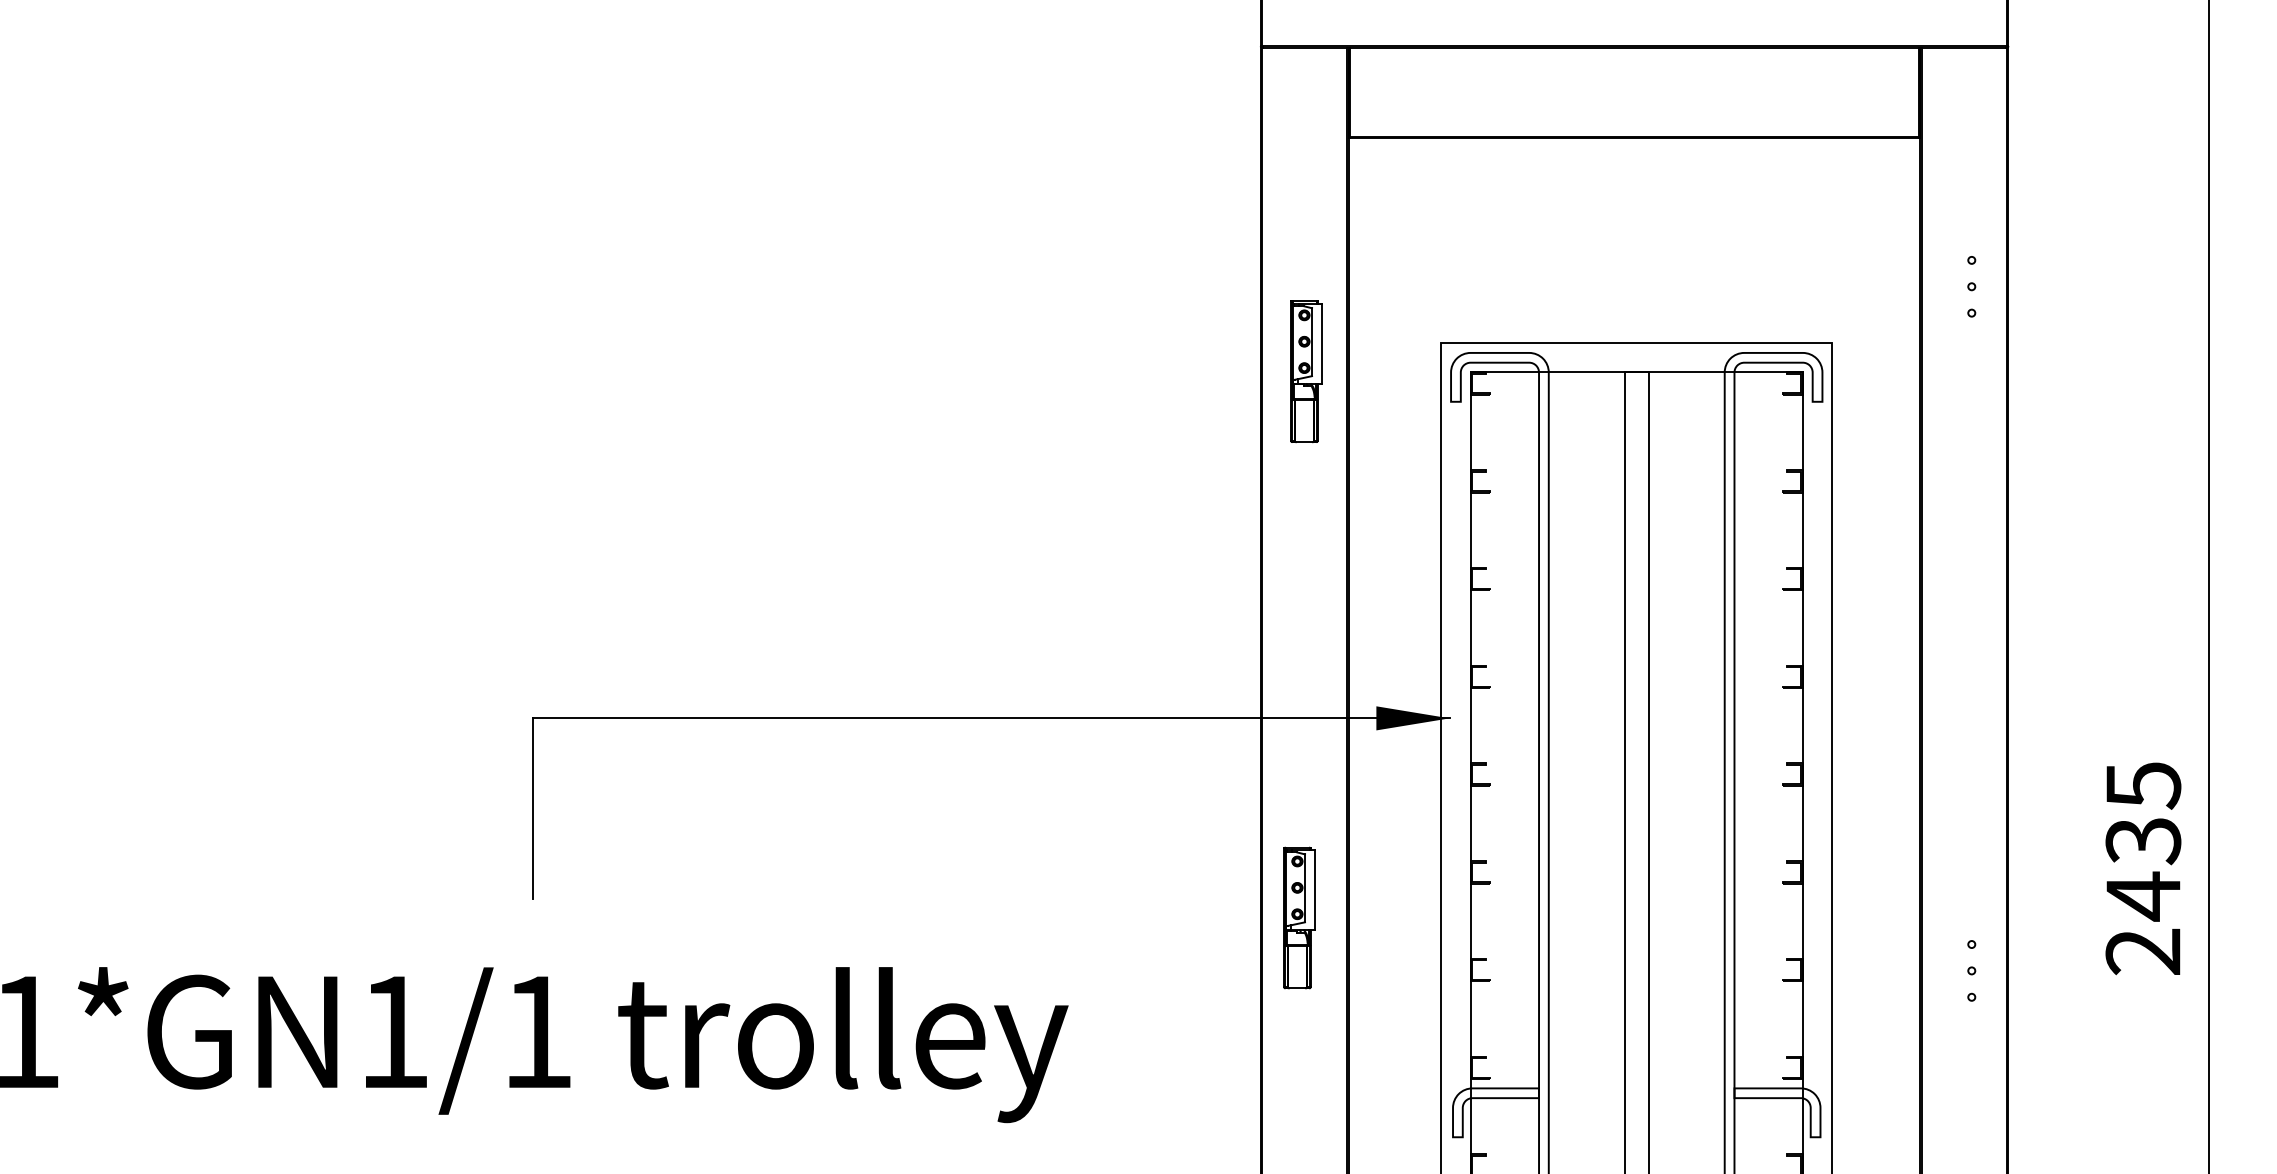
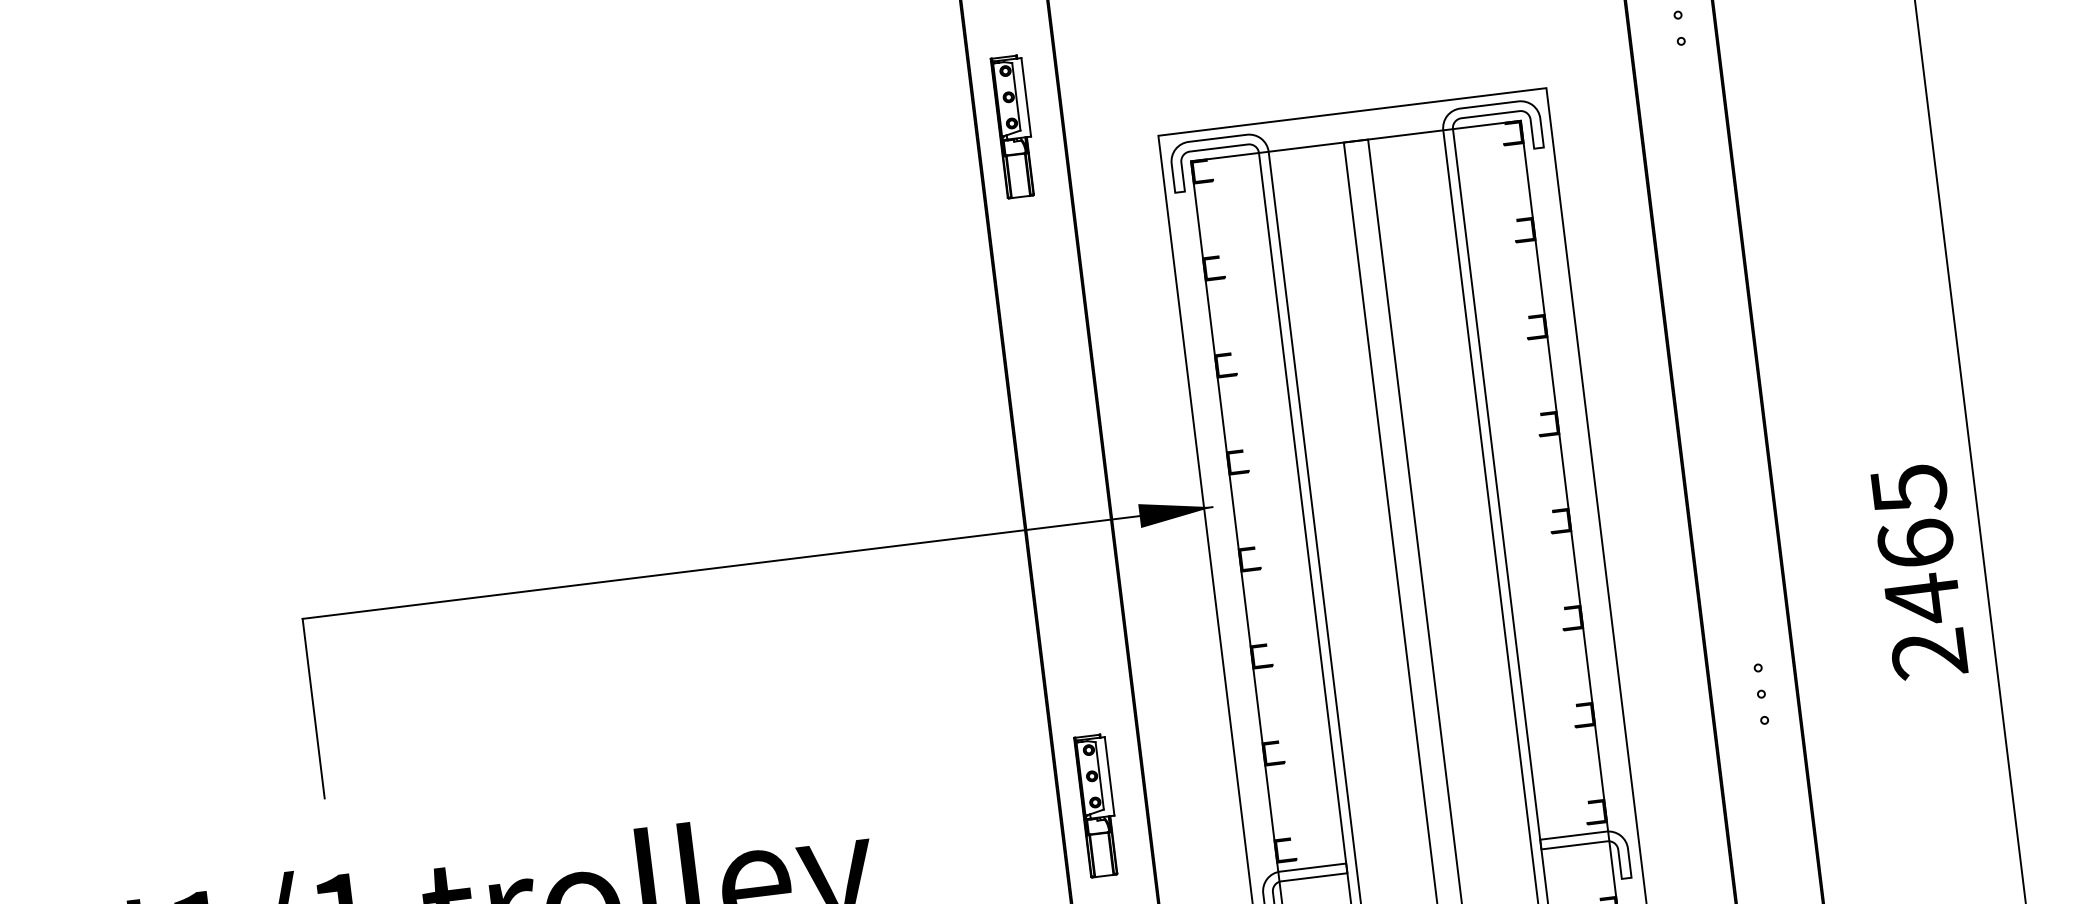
part: (1306, 371) -> (1014, 126), moved
text: (2143, 841) -> (1916, 544), 2435 -> 2465
part: (1299, 917) -> (1097, 805), moved

